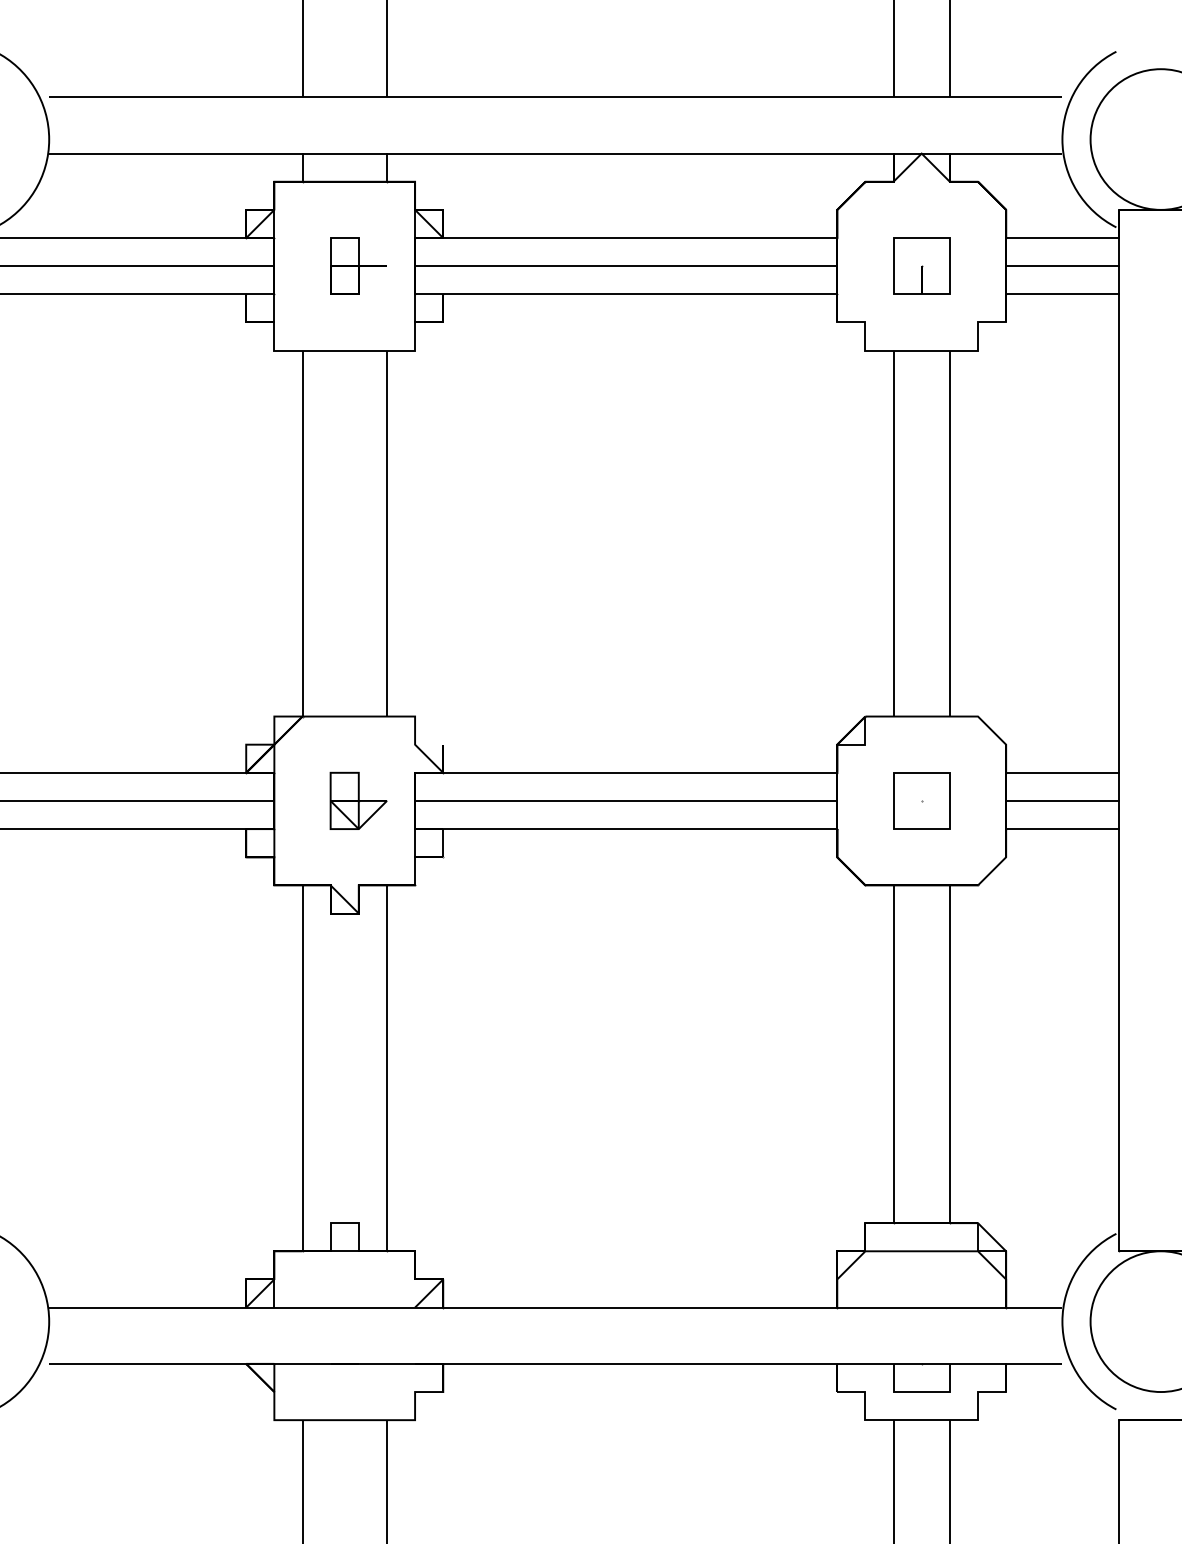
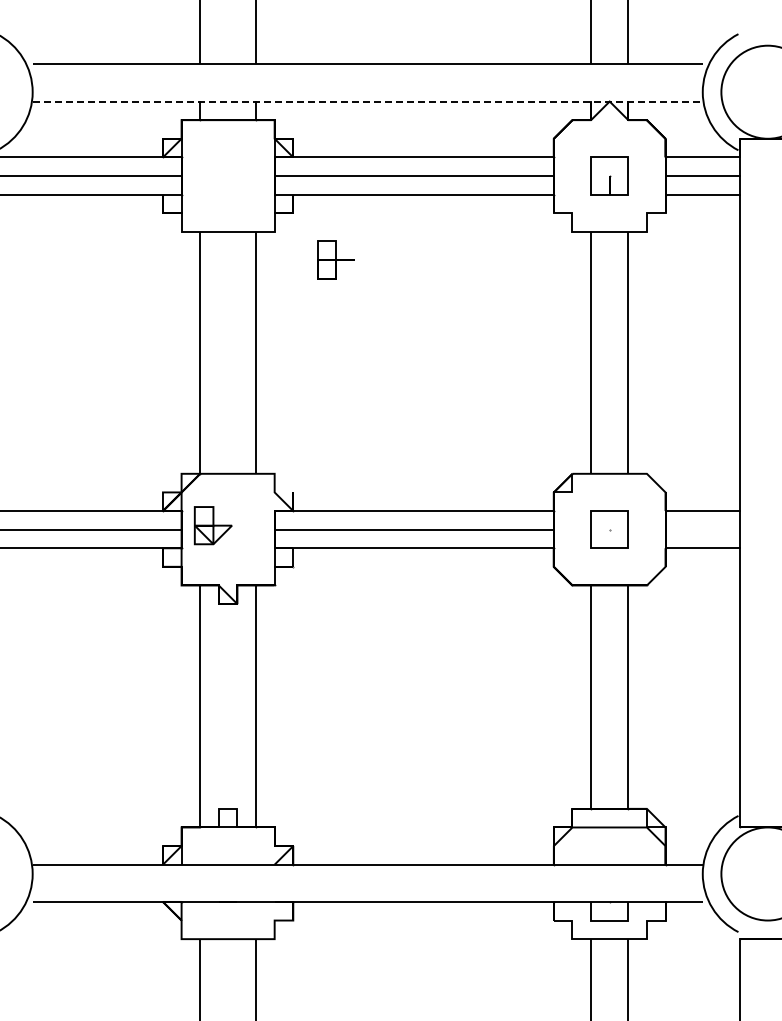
line: (555, 153) -> (367, 101), solid -> dashed
part: (357, 265) -> (335, 259), moved
part: (357, 800) -> (212, 525), moved
line: (1062, 800) -> (702, 529), removed

